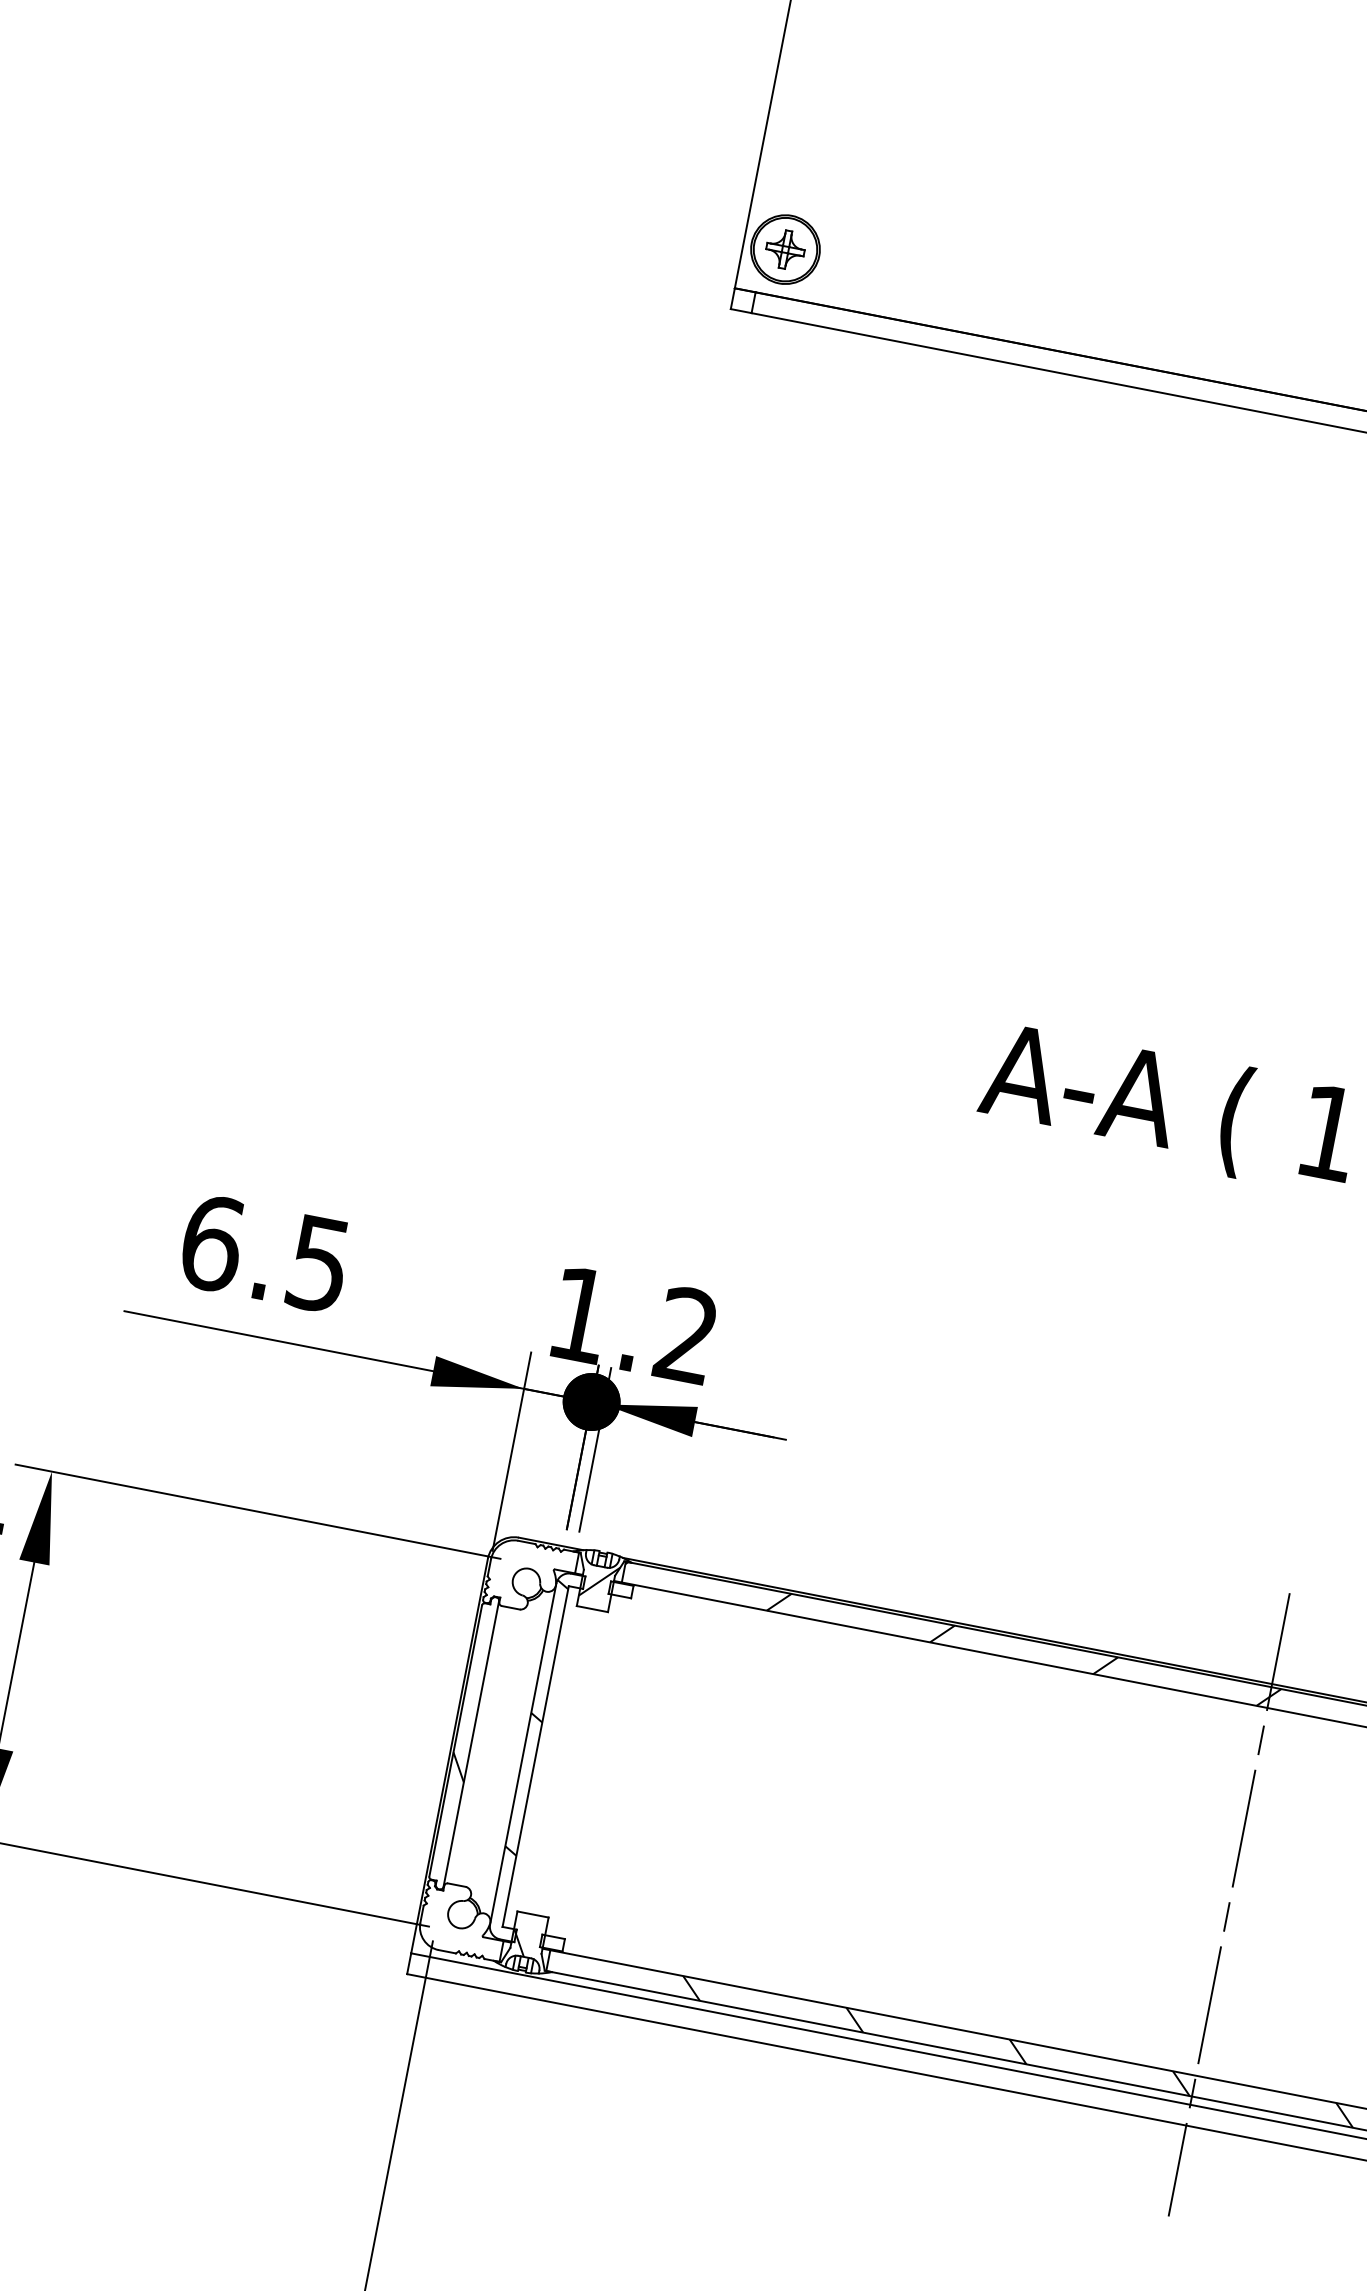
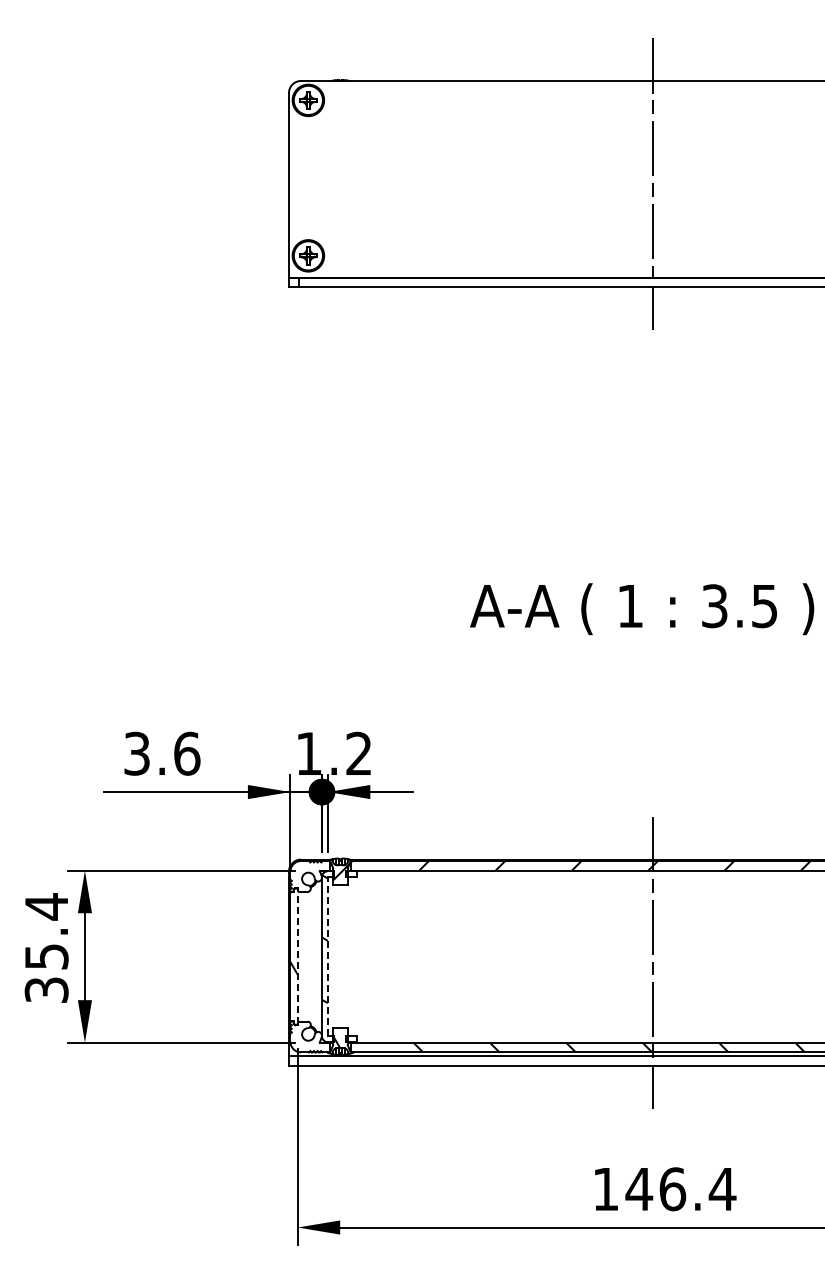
text: (266, 1253) -> (162, 753), 6.5 -> 3.6
line: (470, 1743) -> (297, 956), solid -> dashed
line: (535, 1755) -> (327, 956), solid -> dashed

